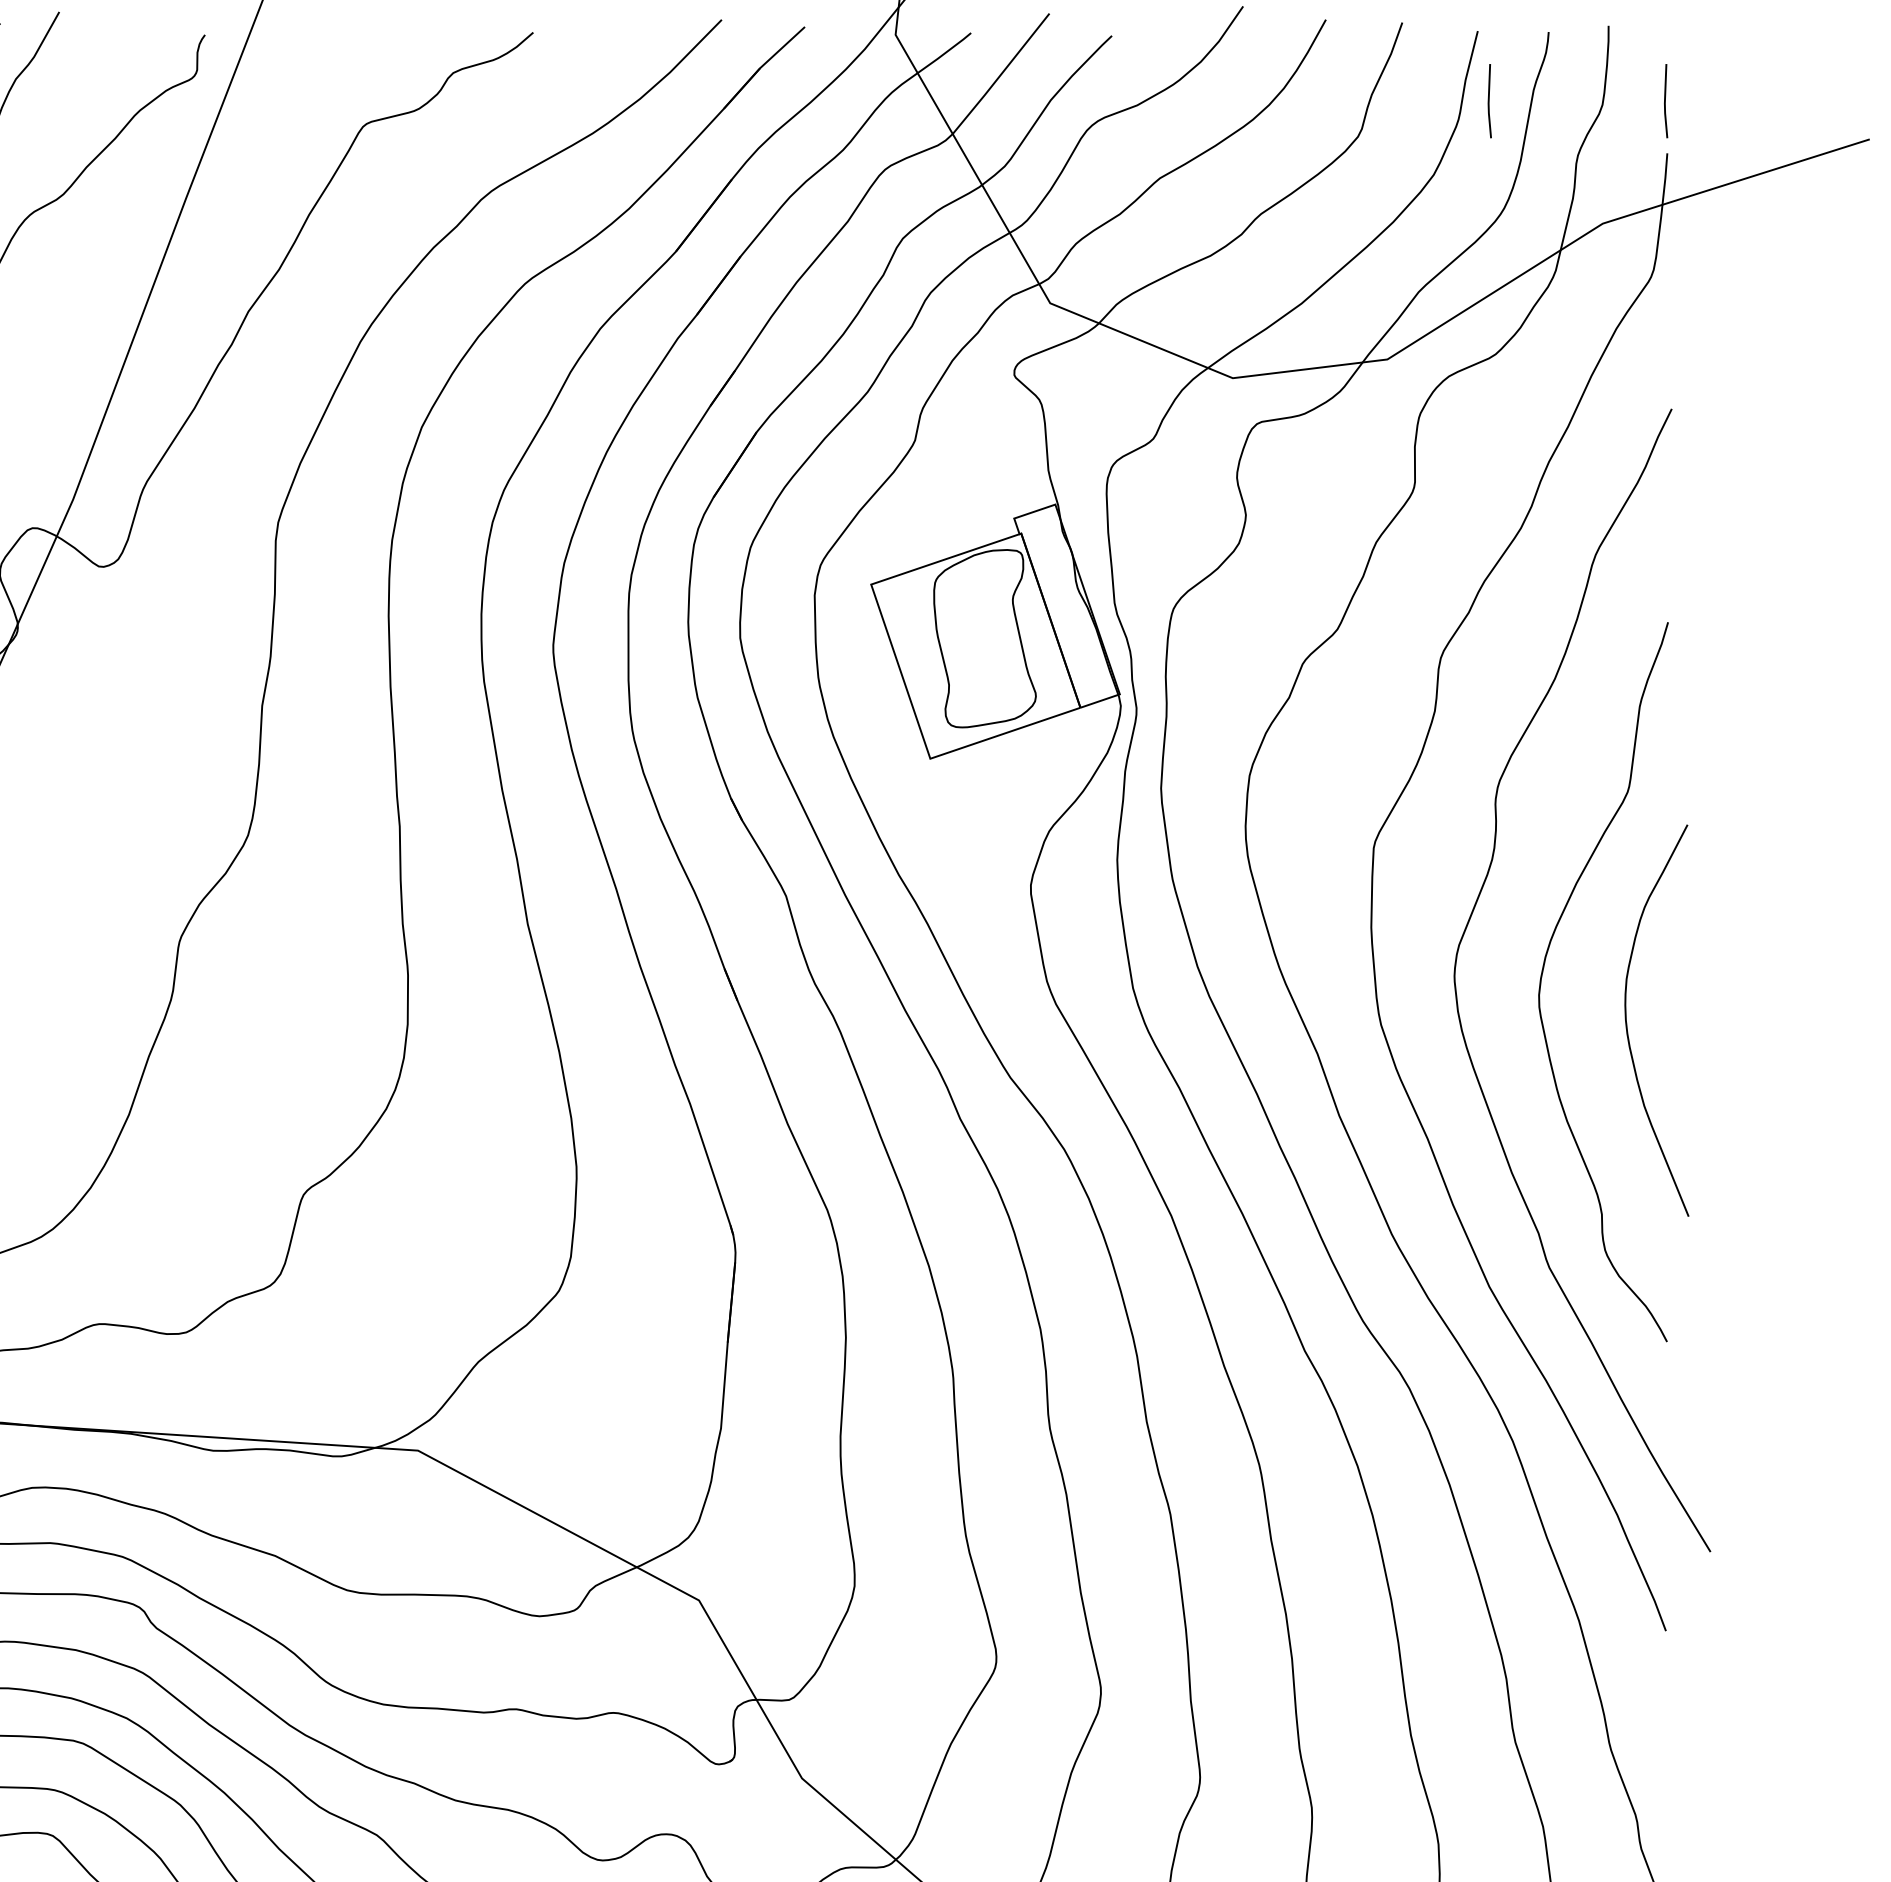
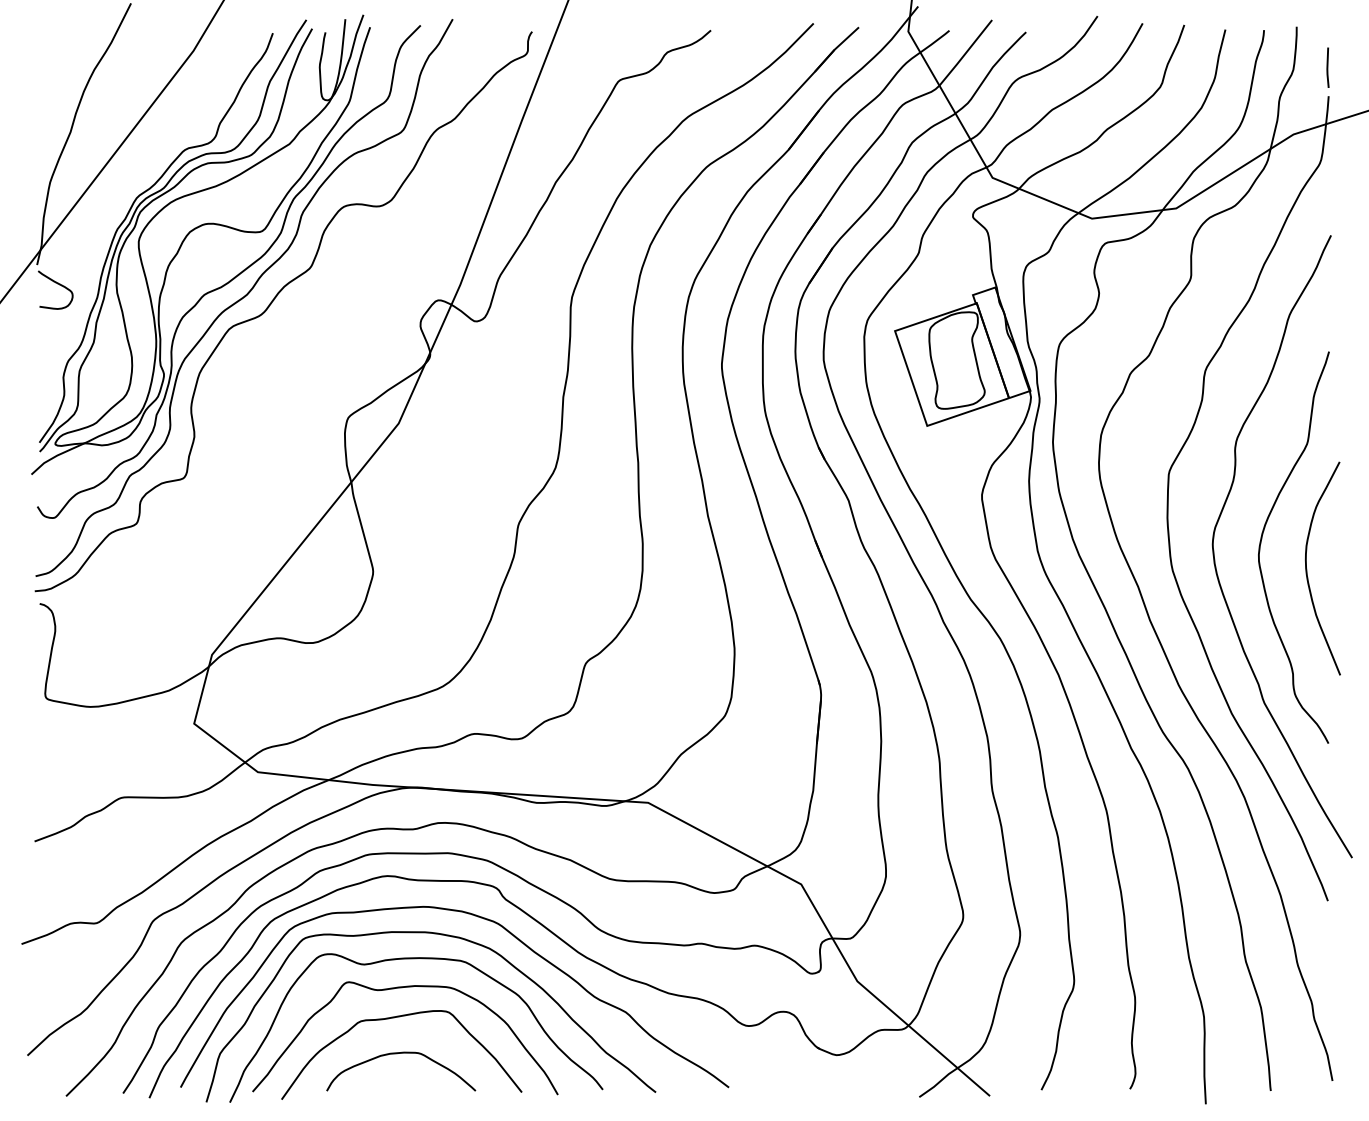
line: (1488, 100) -> (1231, 67), removed

